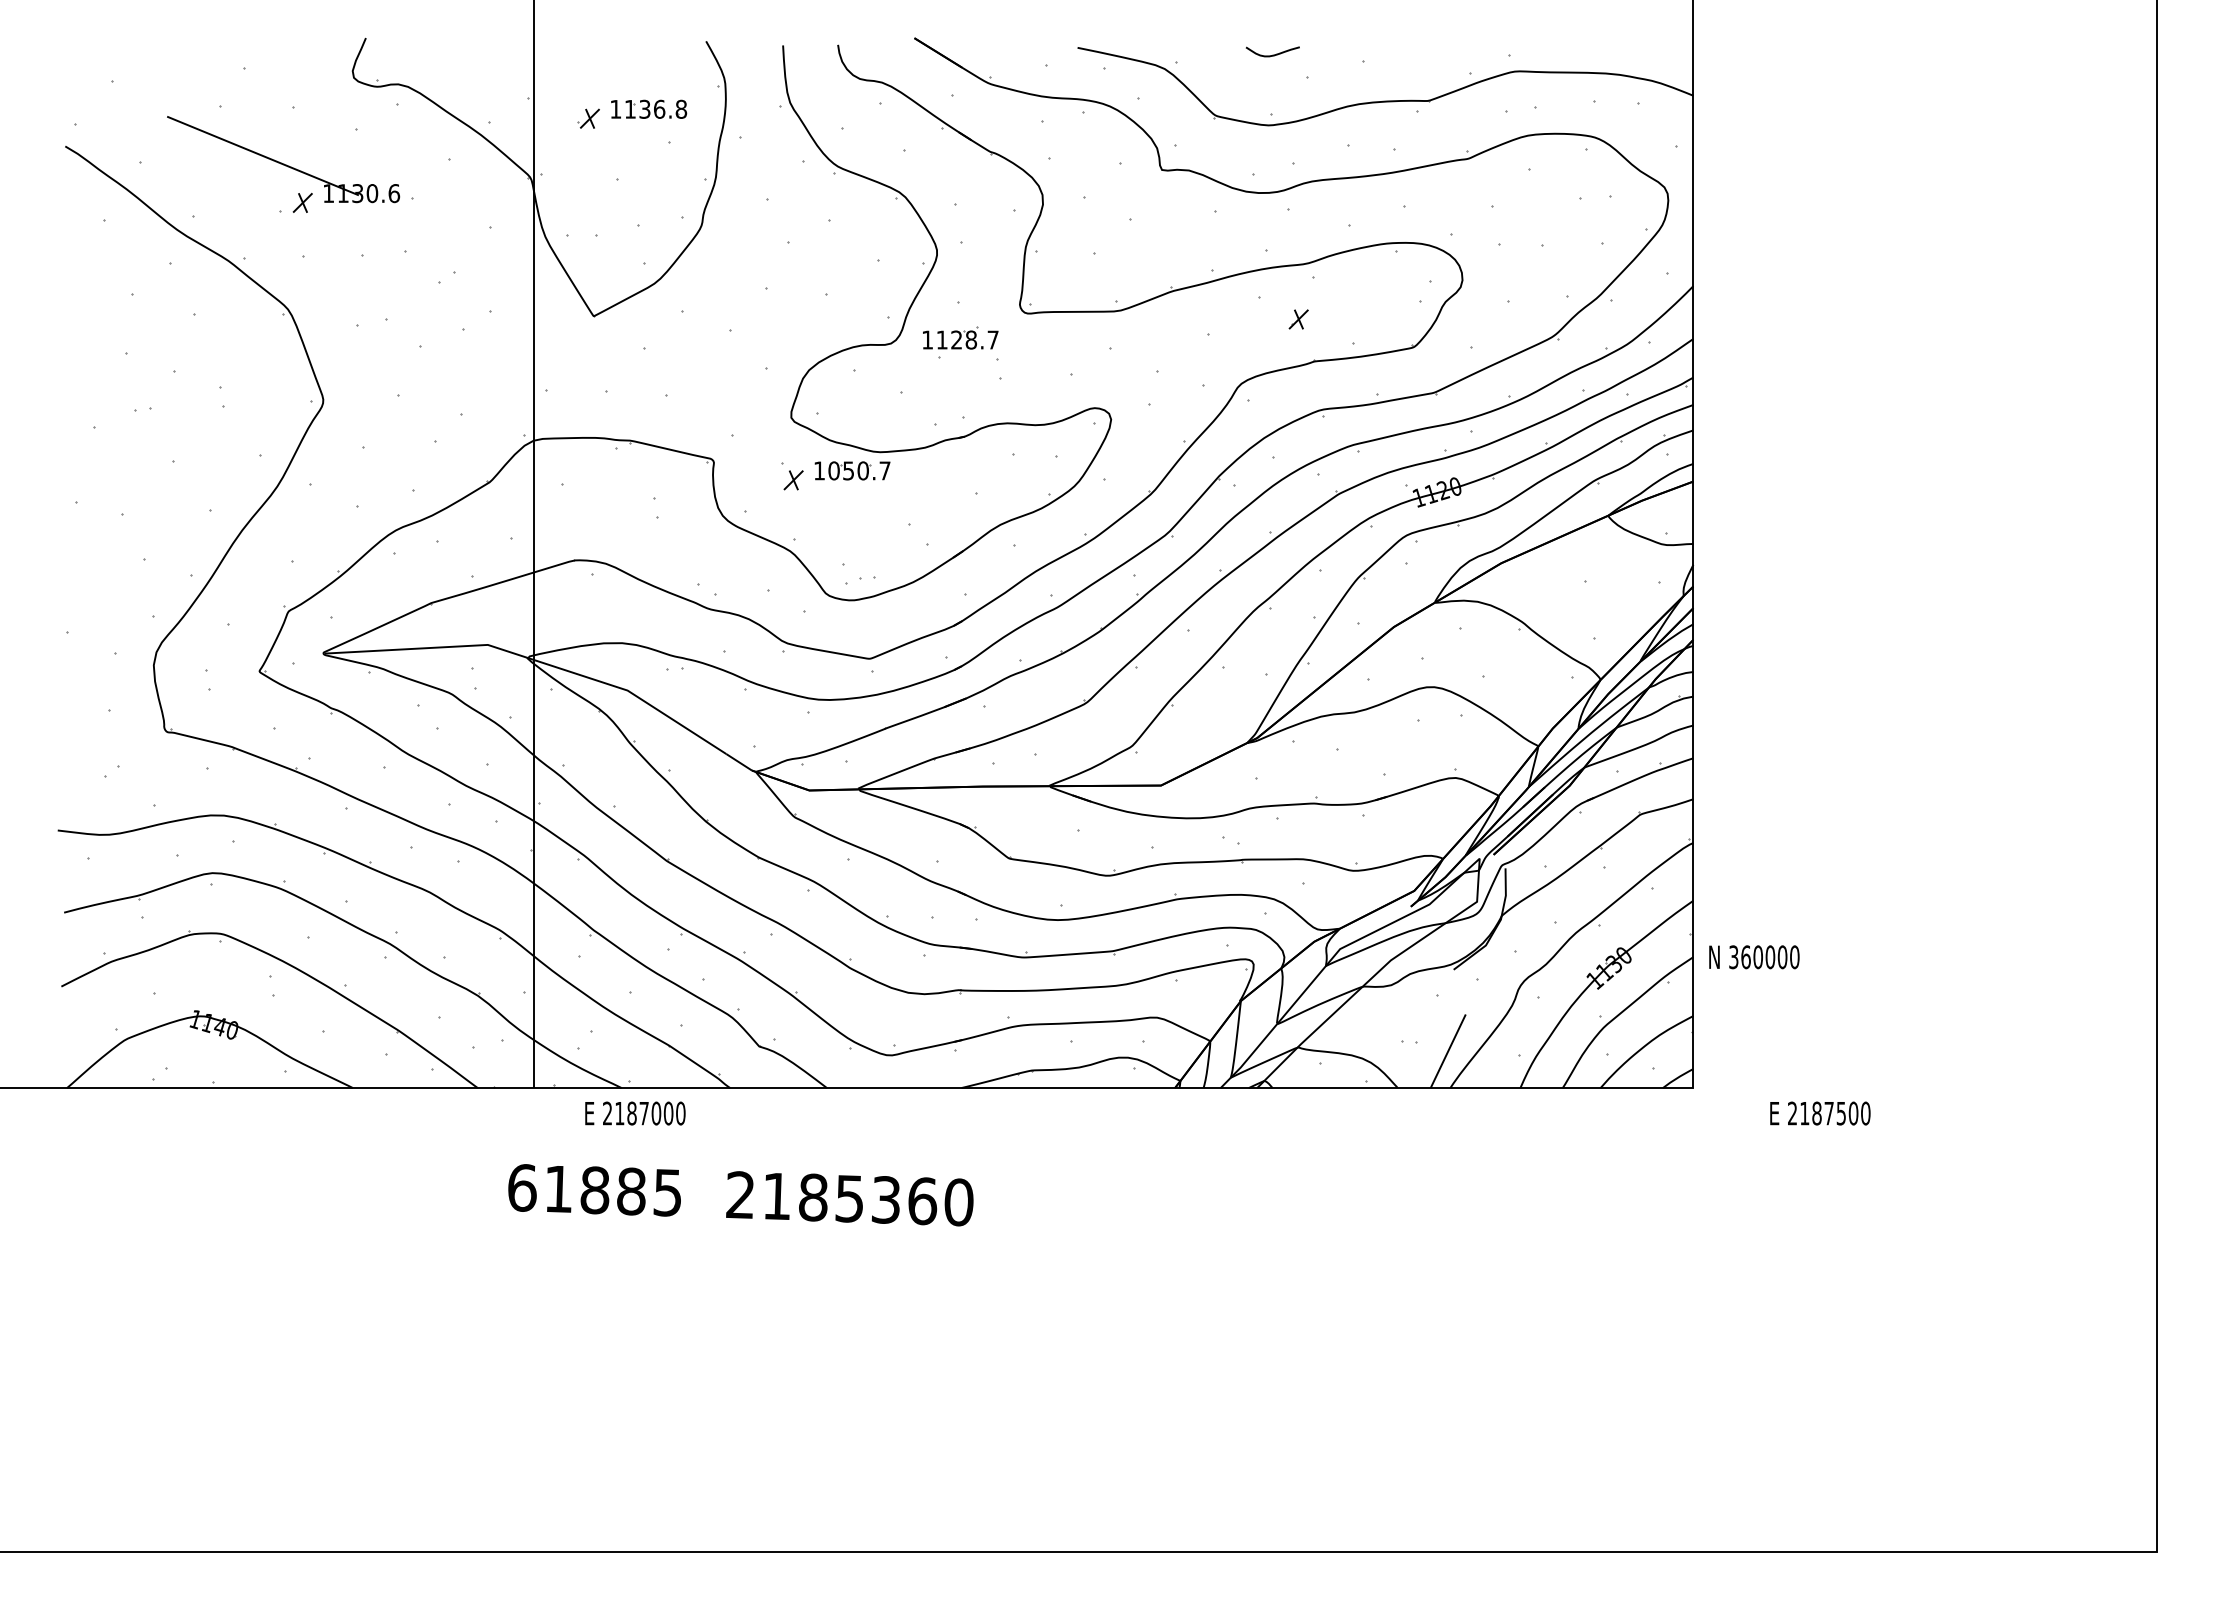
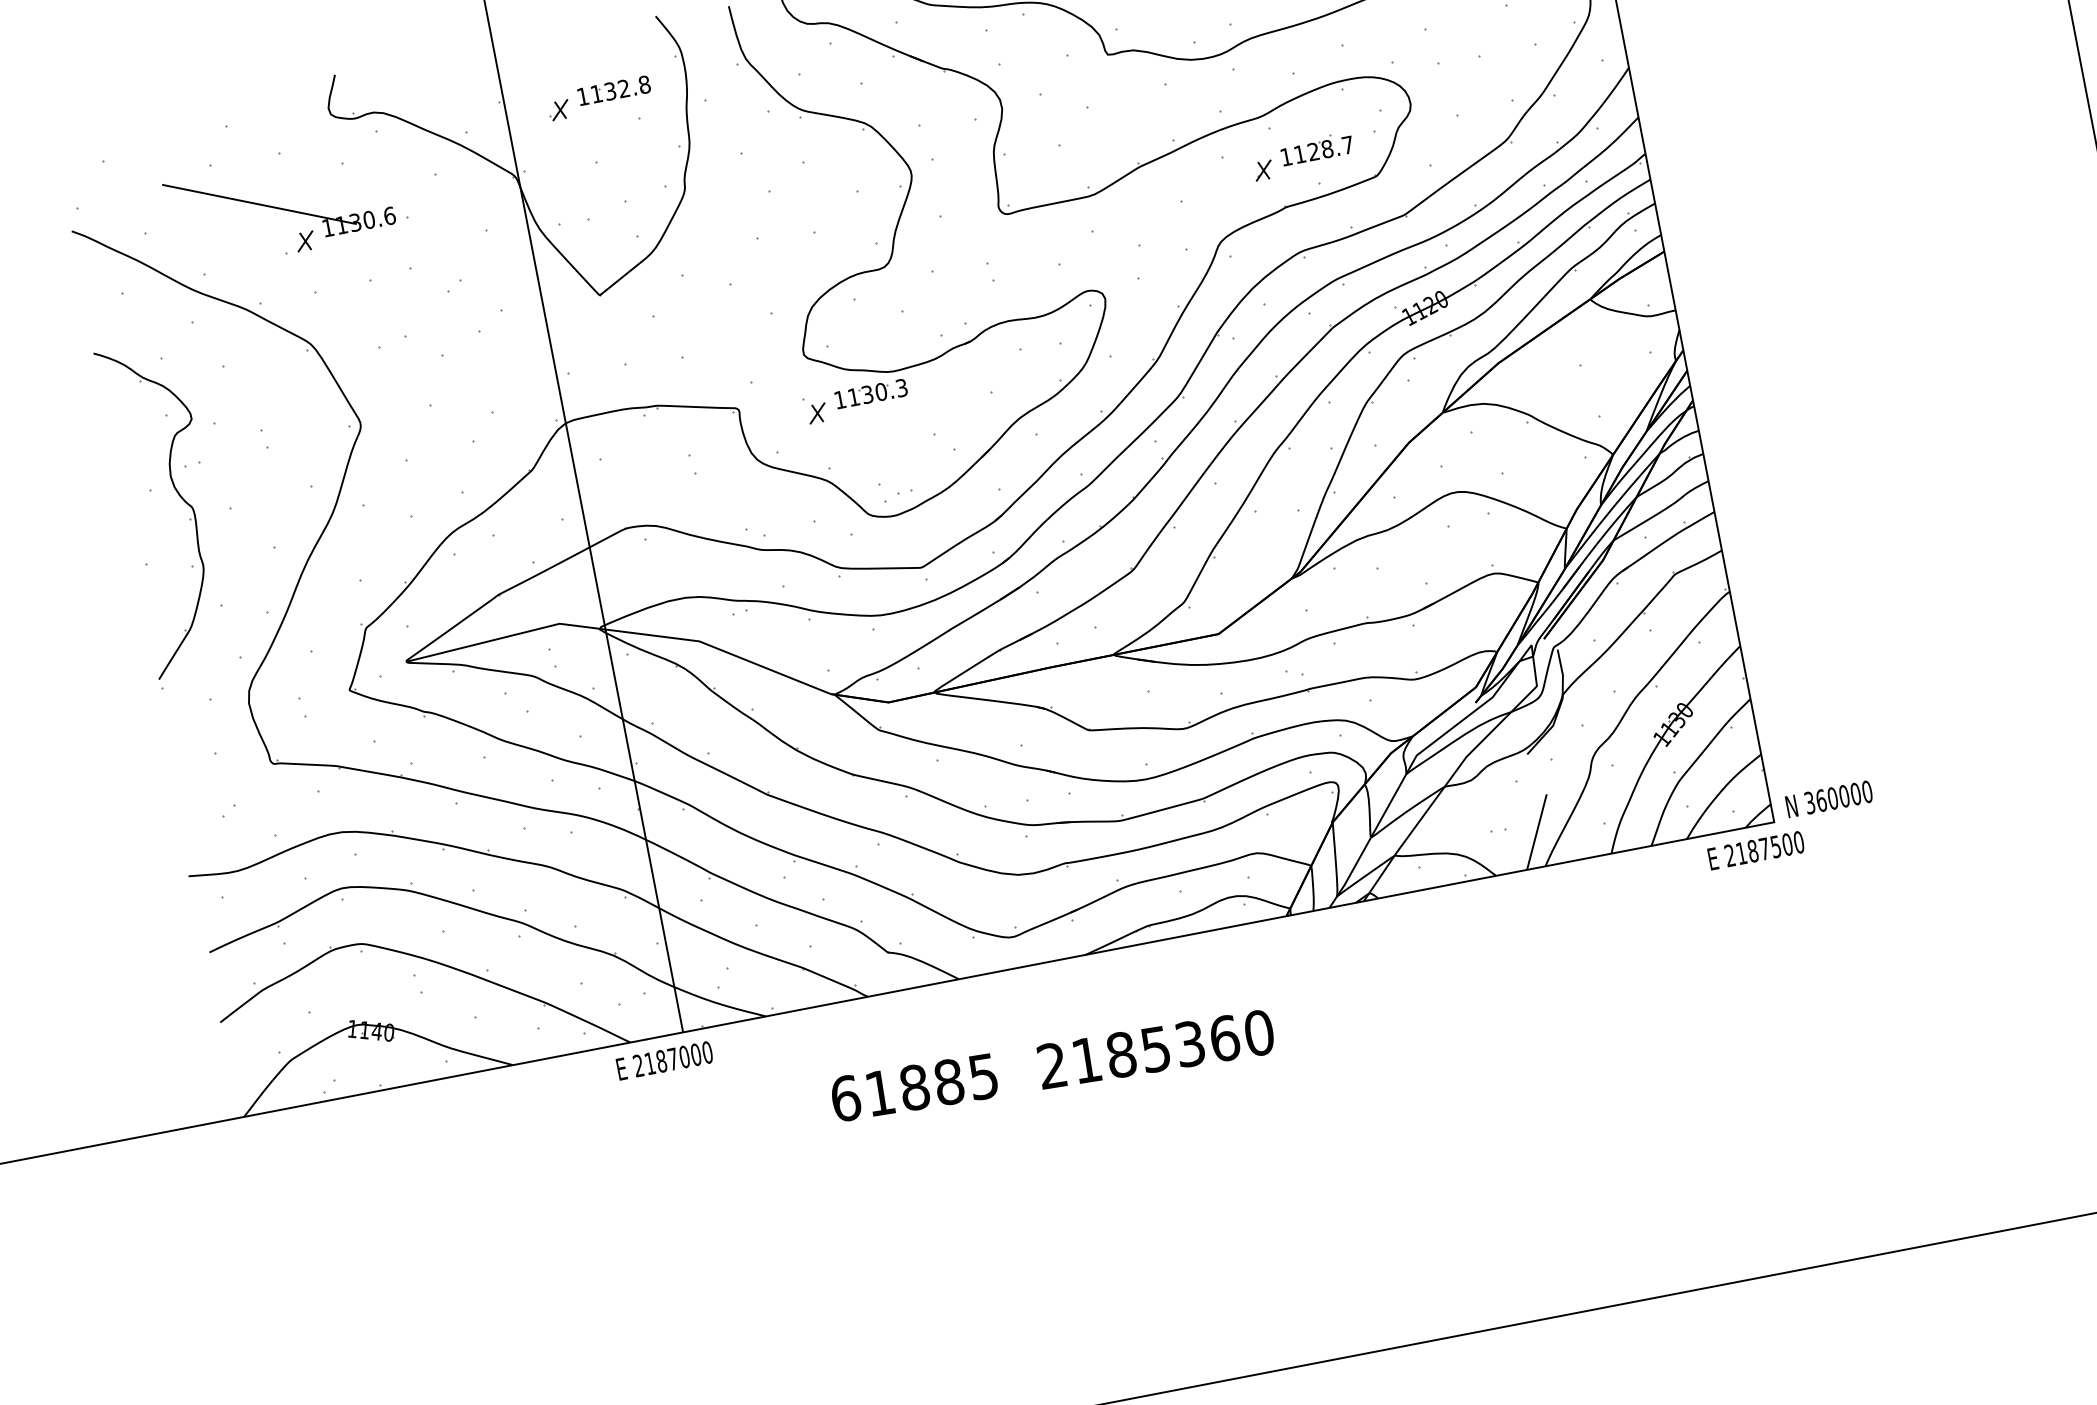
text: (659, 108) -> (623, 87), 1136.8 -> 1132.8
part: (960, 337) -> (1316, 148), moved
part: (124, 441) -> (180, 498), added
text: (859, 470) -> (877, 392), 1050.7 -> 1130.3
text: (1754, 957) -> (1829, 799), moved
text: (635, 1113) -> (664, 1060), moved
text: (1820, 1113) -> (1756, 850), moved
text: (740, 1195) -> (1052, 1066), moved

